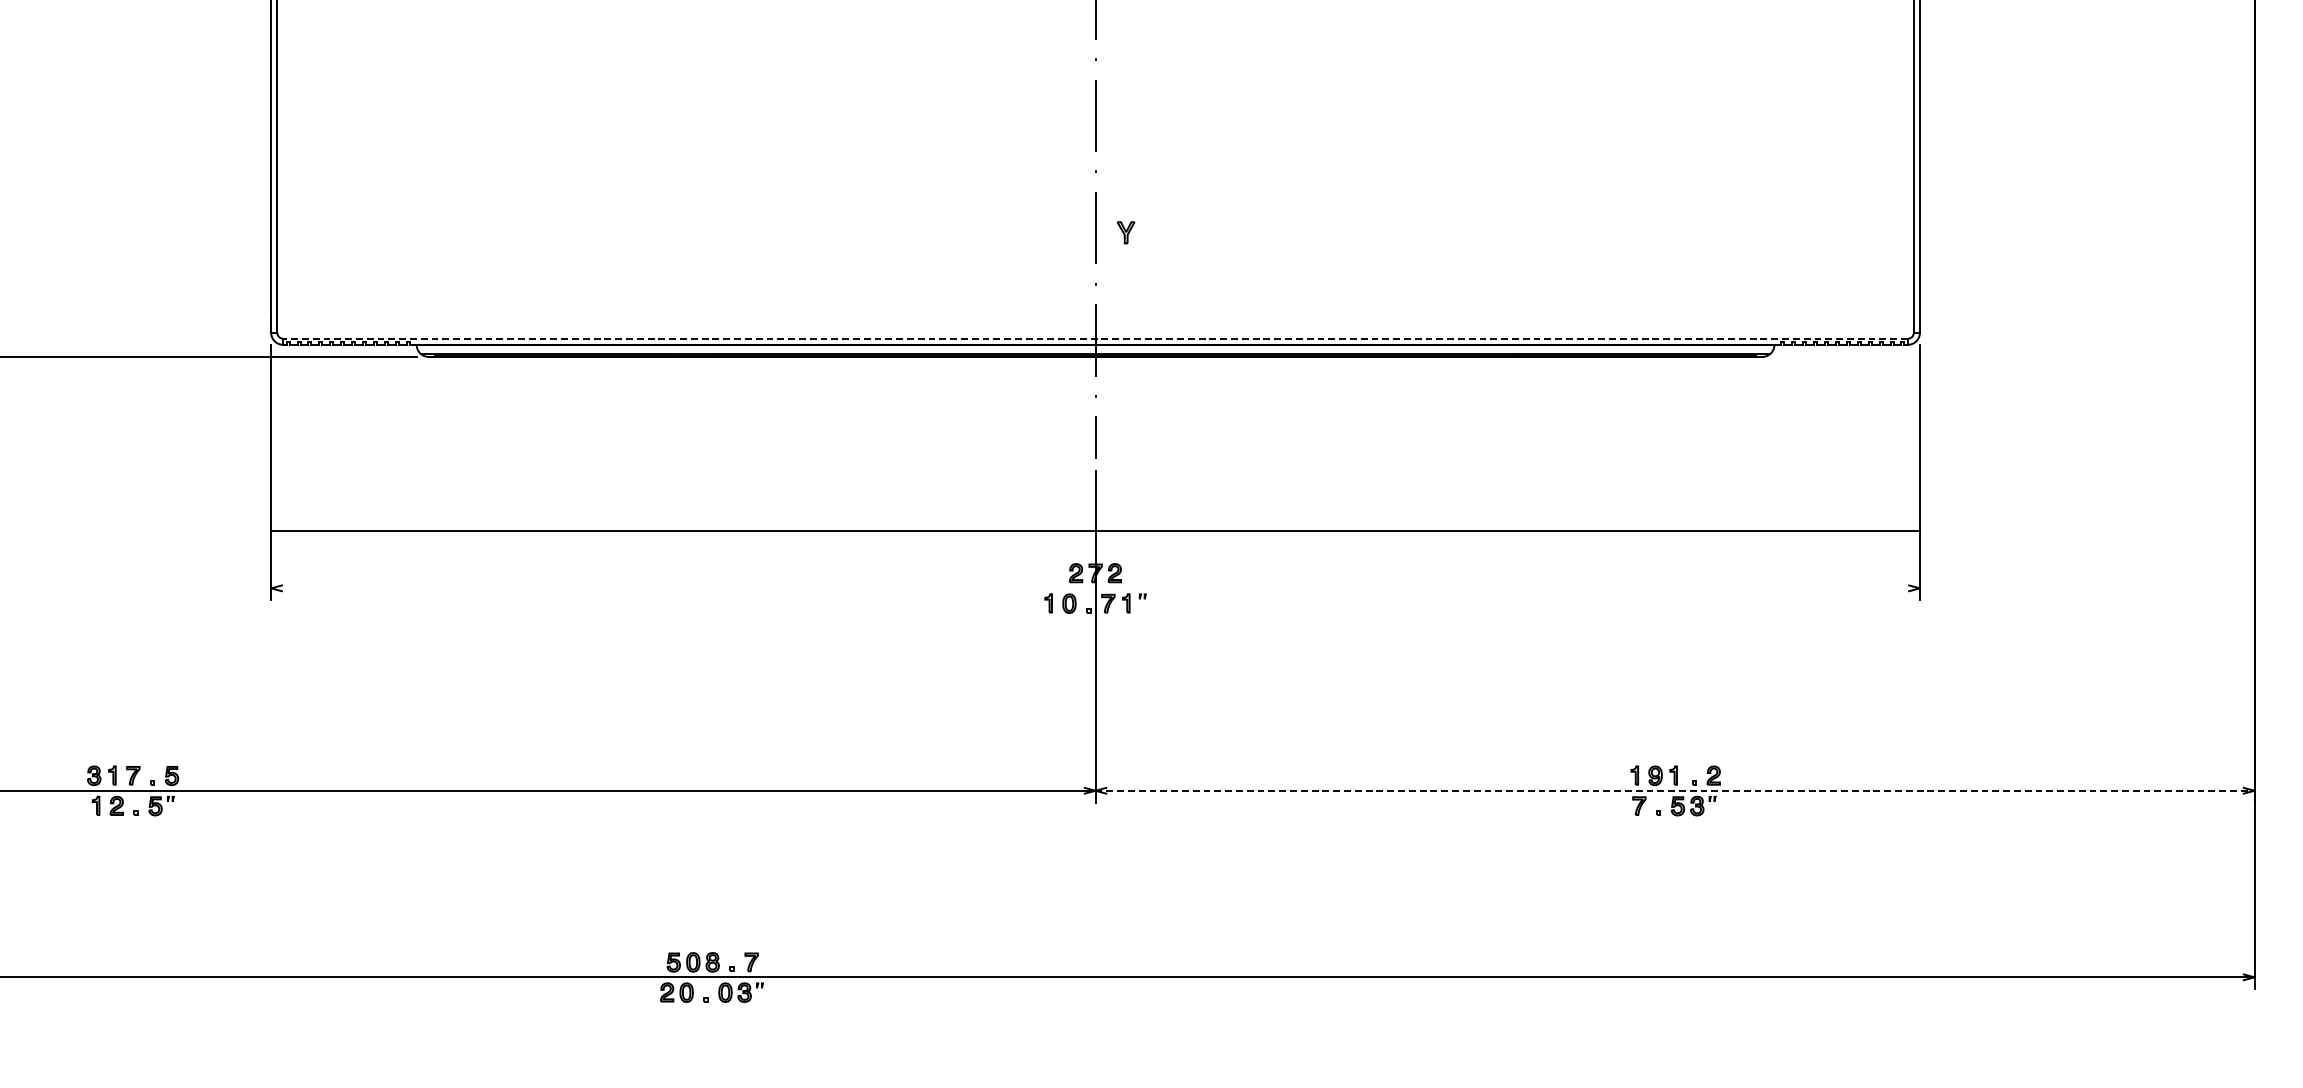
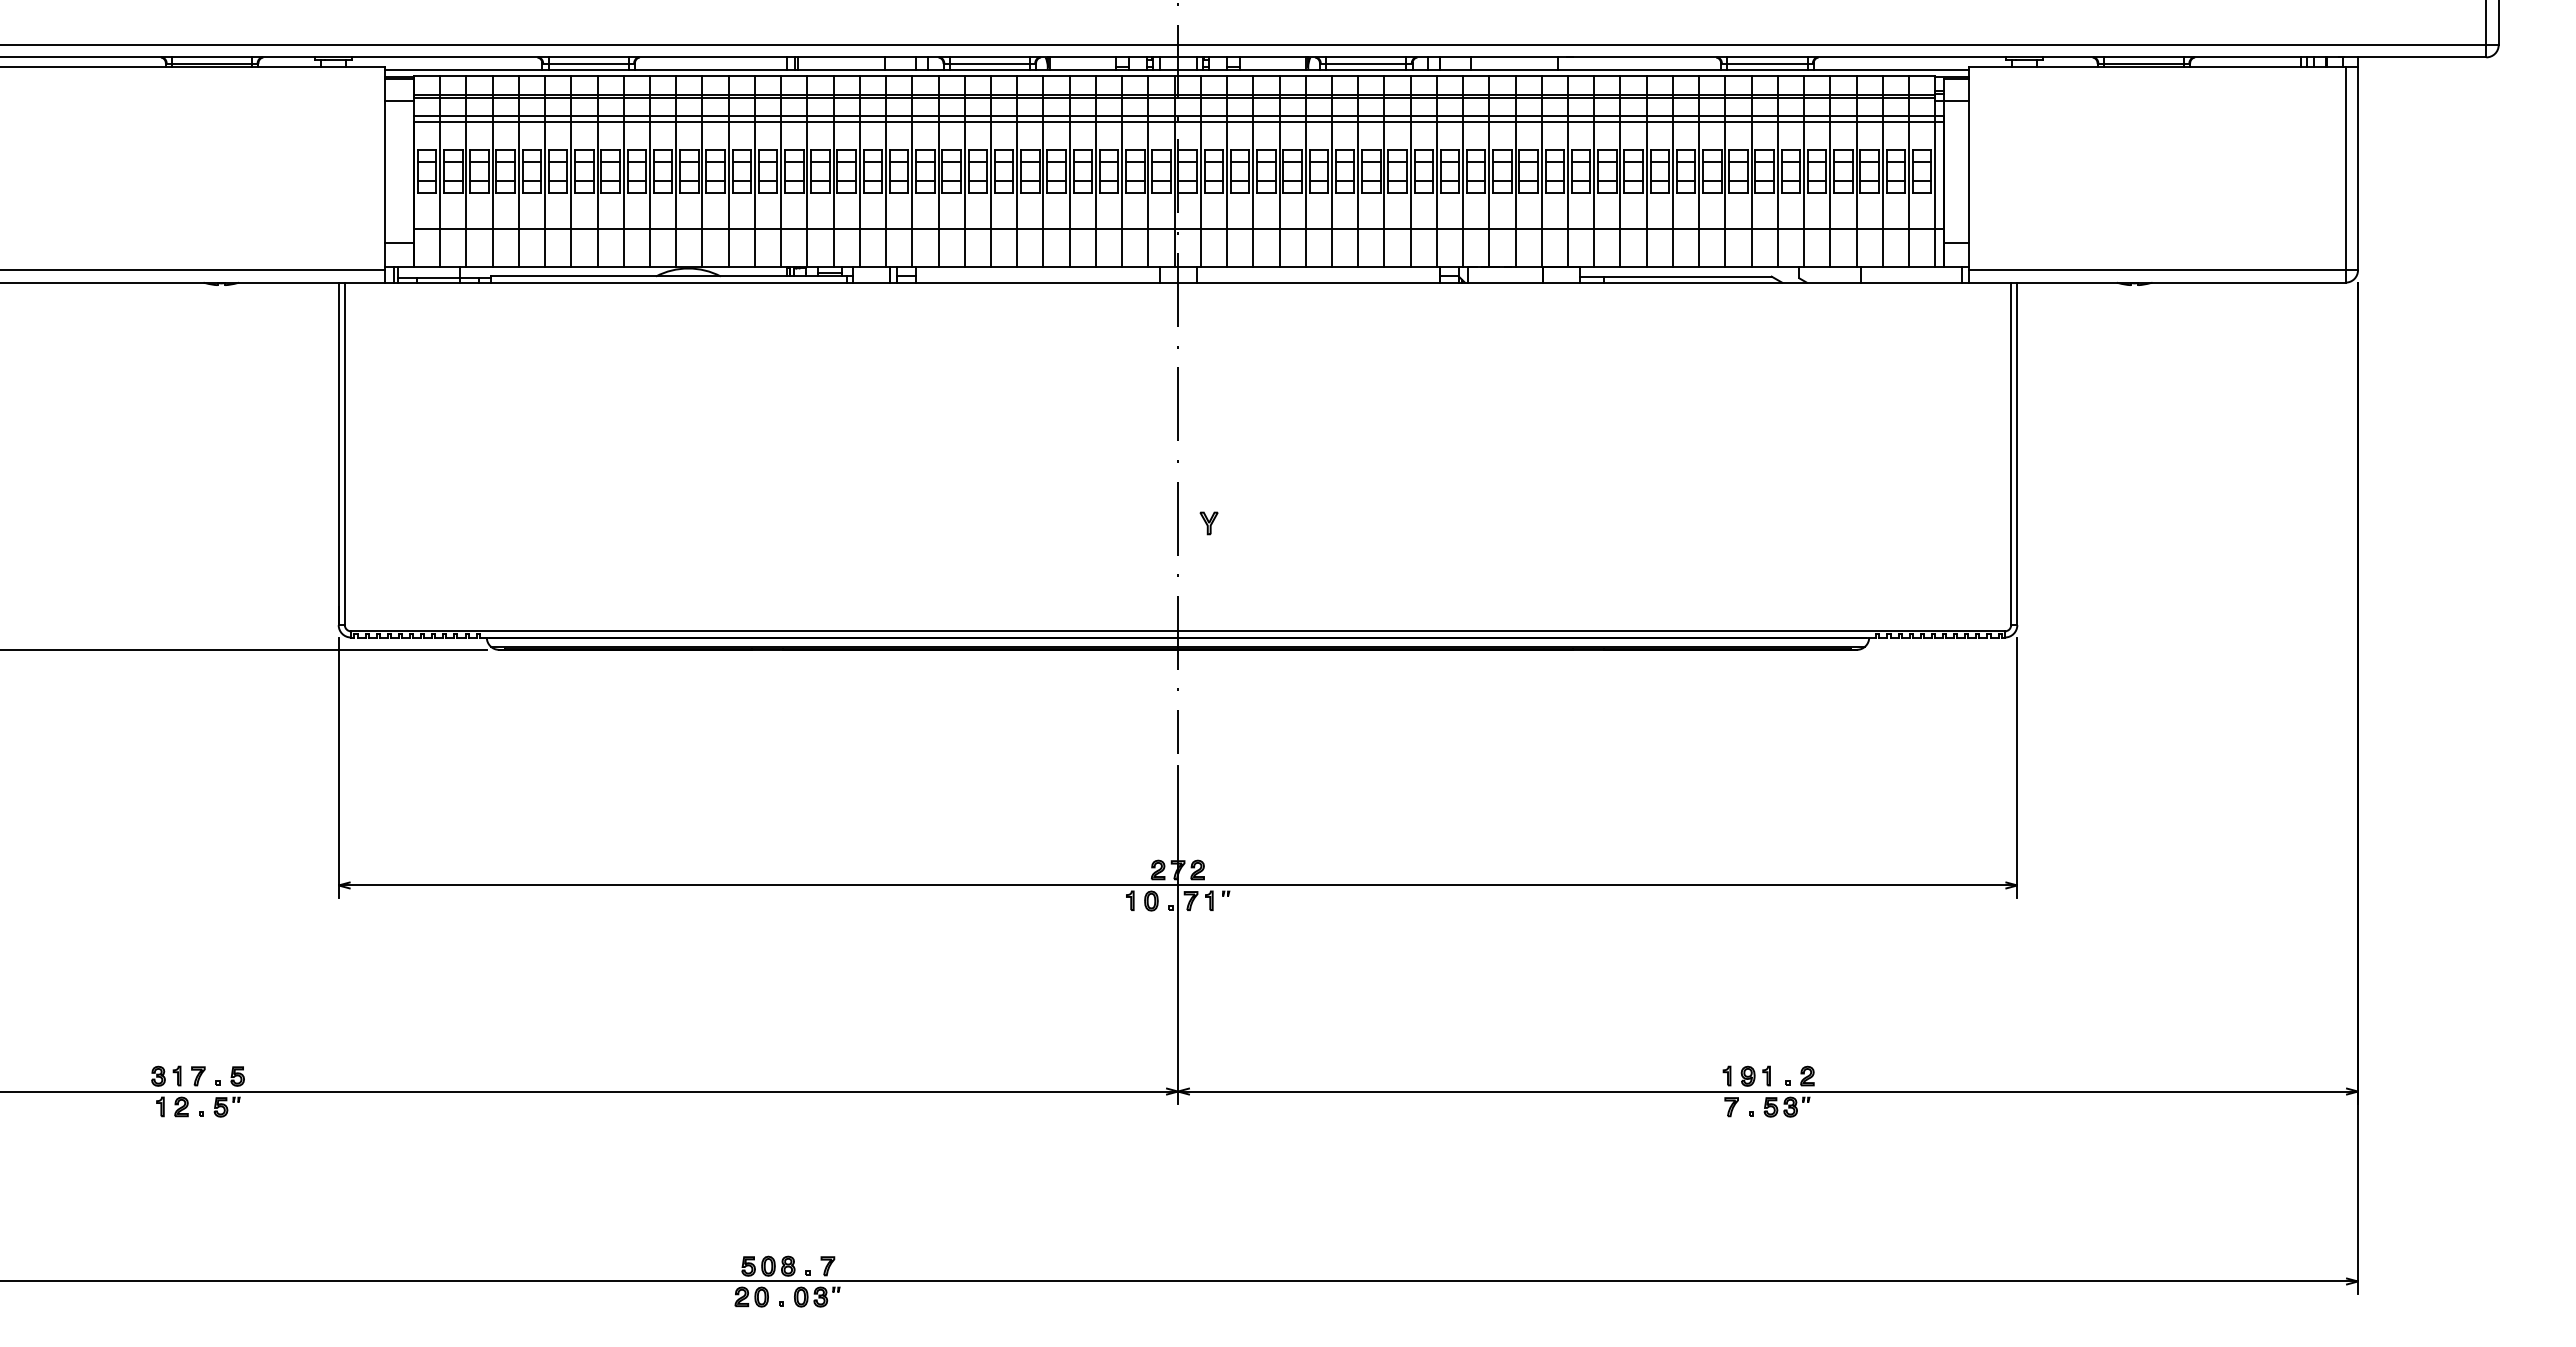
line: (1096, 338) -> (1178, 631), dashed -> solid
line: (1095, 531) -> (1177, 885), moved
line: (1675, 790) -> (1768, 1091), dashed -> solid

